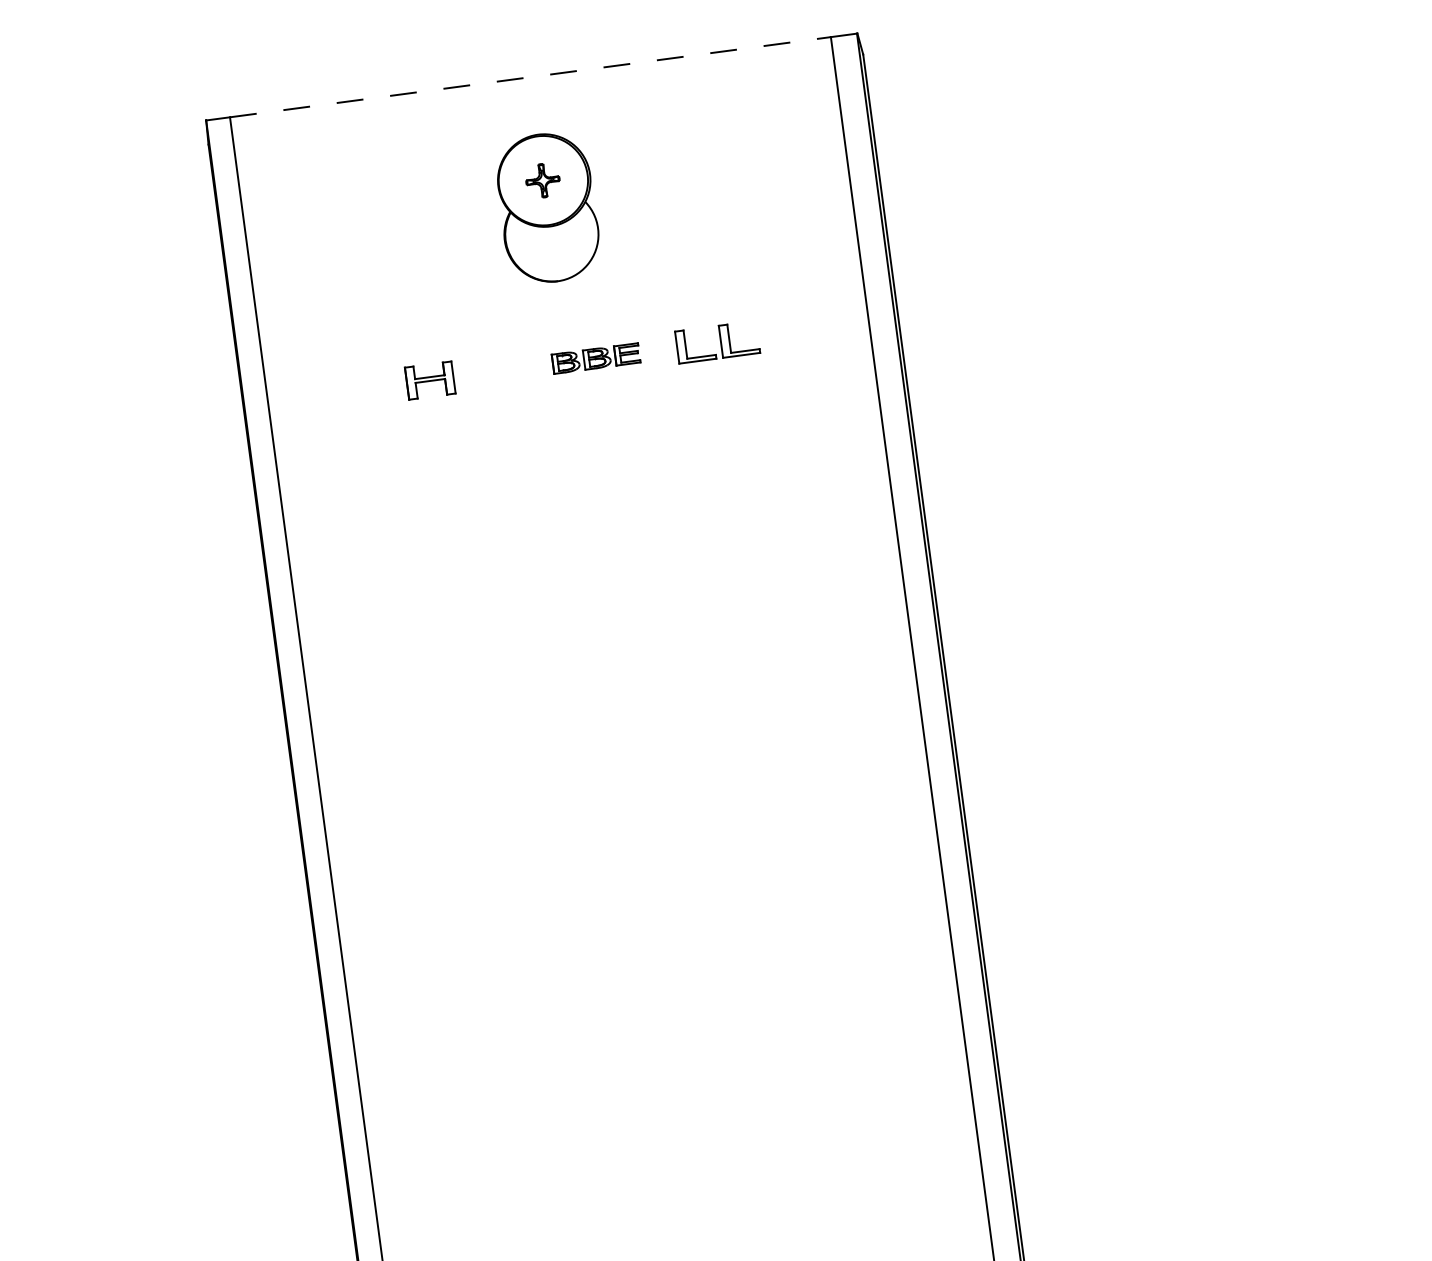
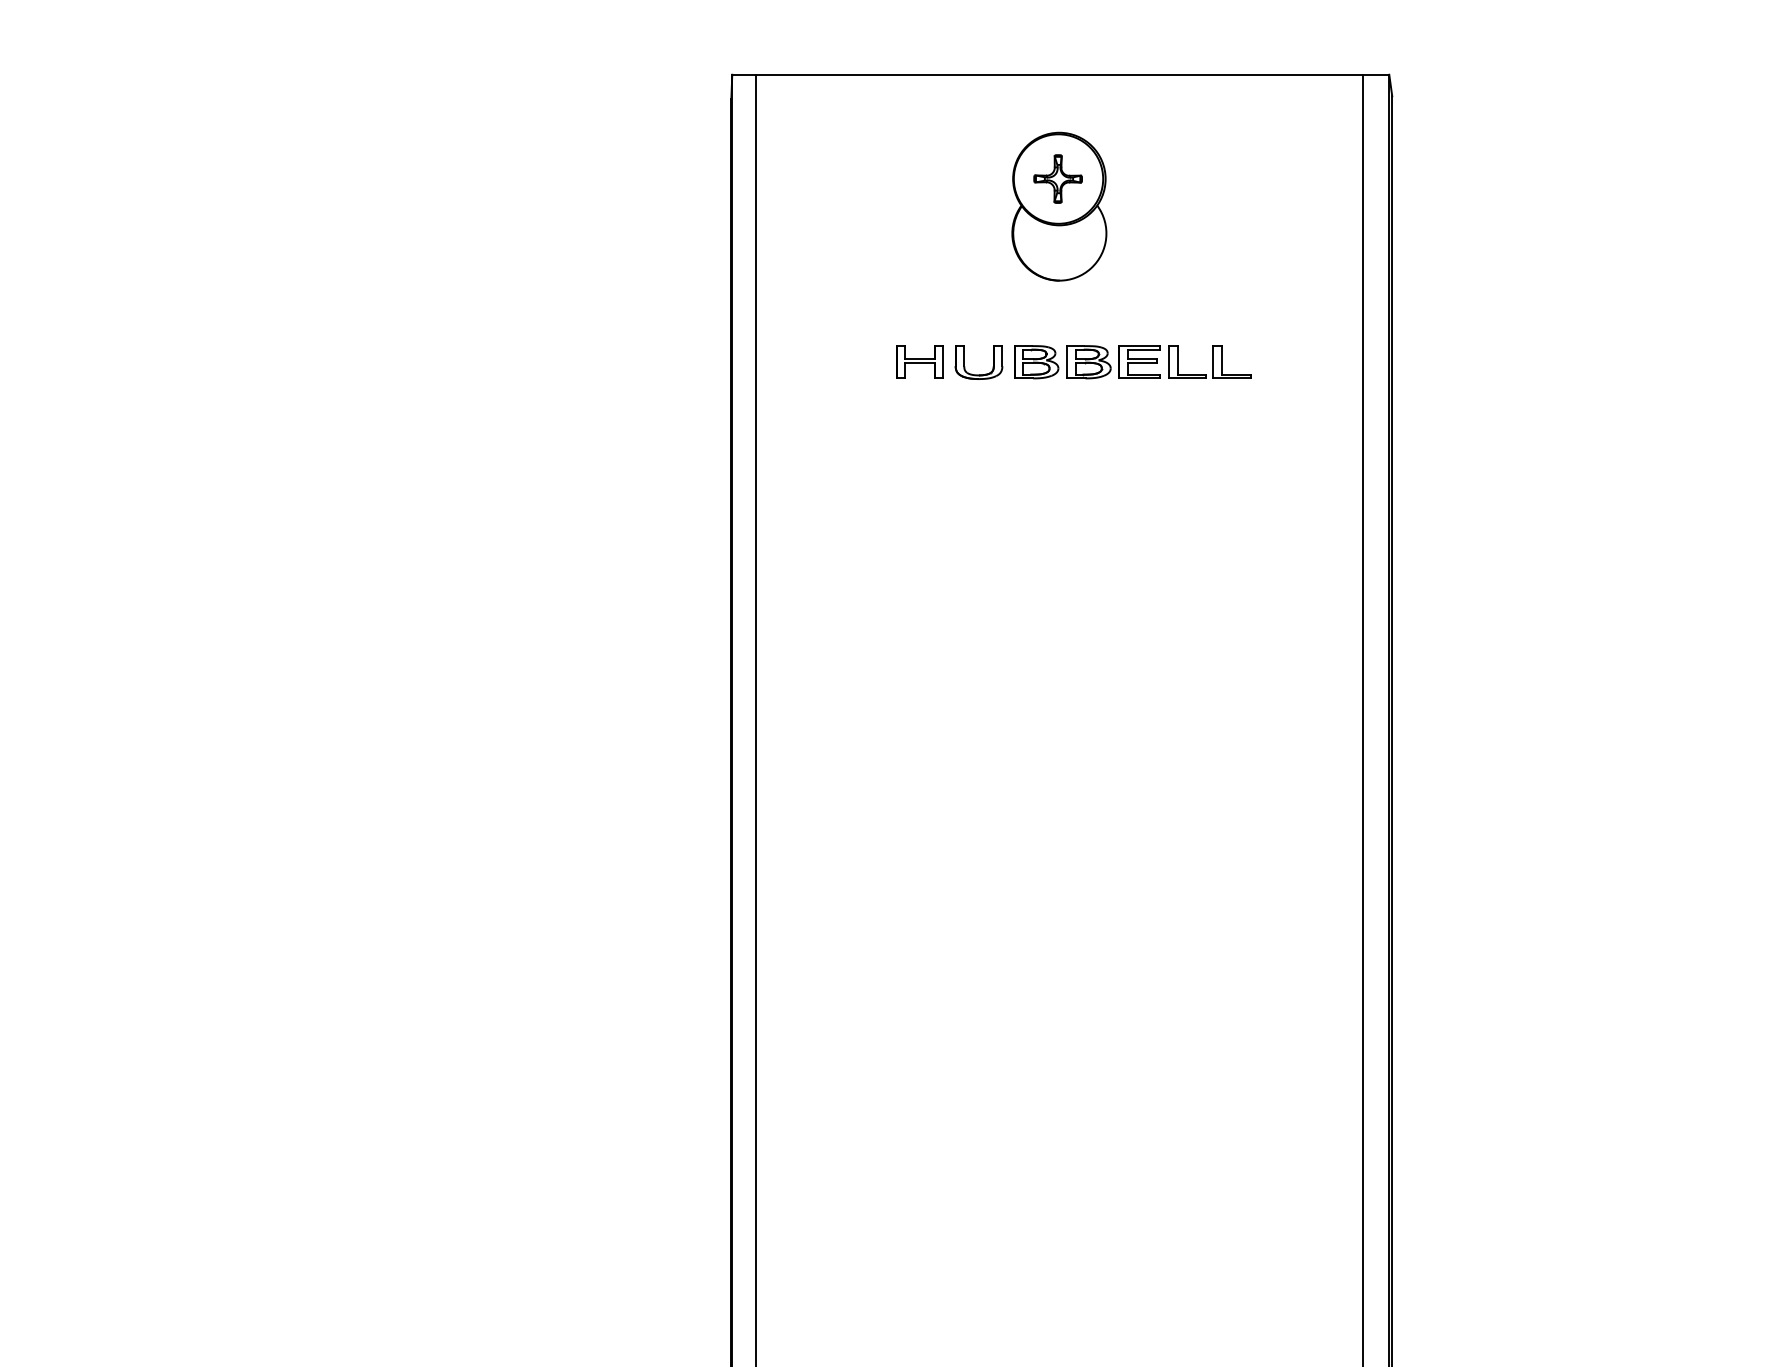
line: (530, 76) -> (1059, 74), dashed -> solid
part: (542, 180) -> (1057, 178), size x1.43
part: (596, 358) -> (1087, 362), size x1.67
part: (489, 385) -> (978, 374), added

